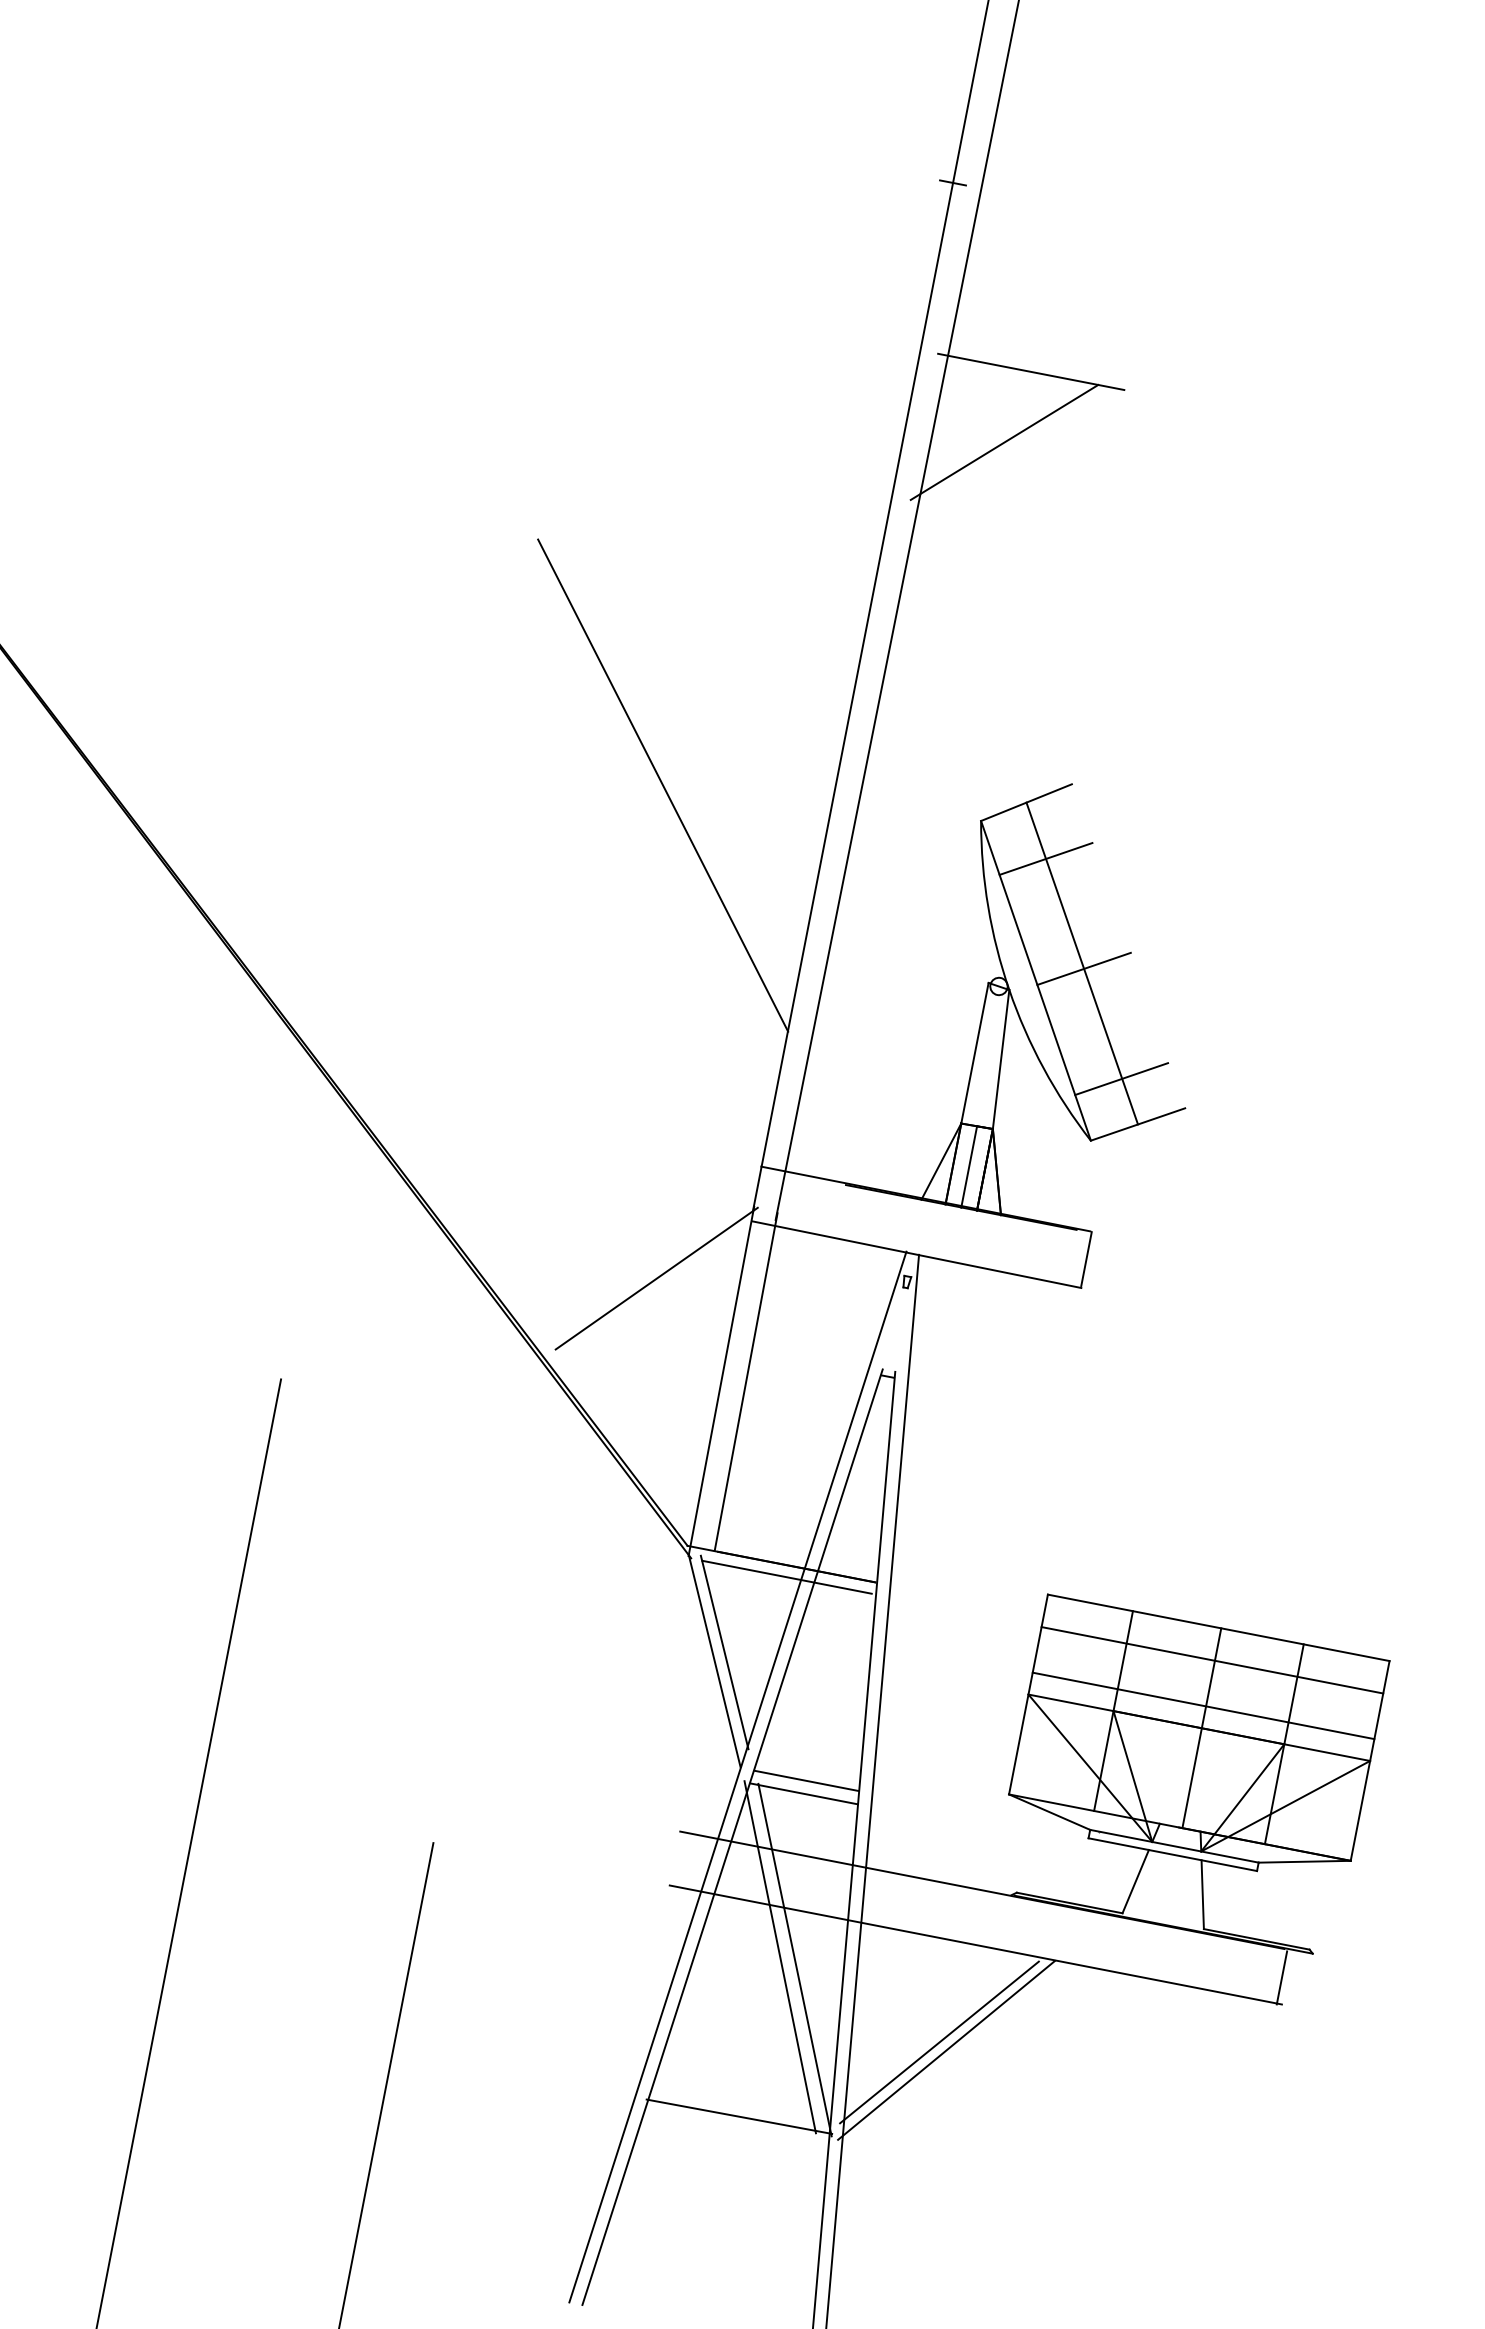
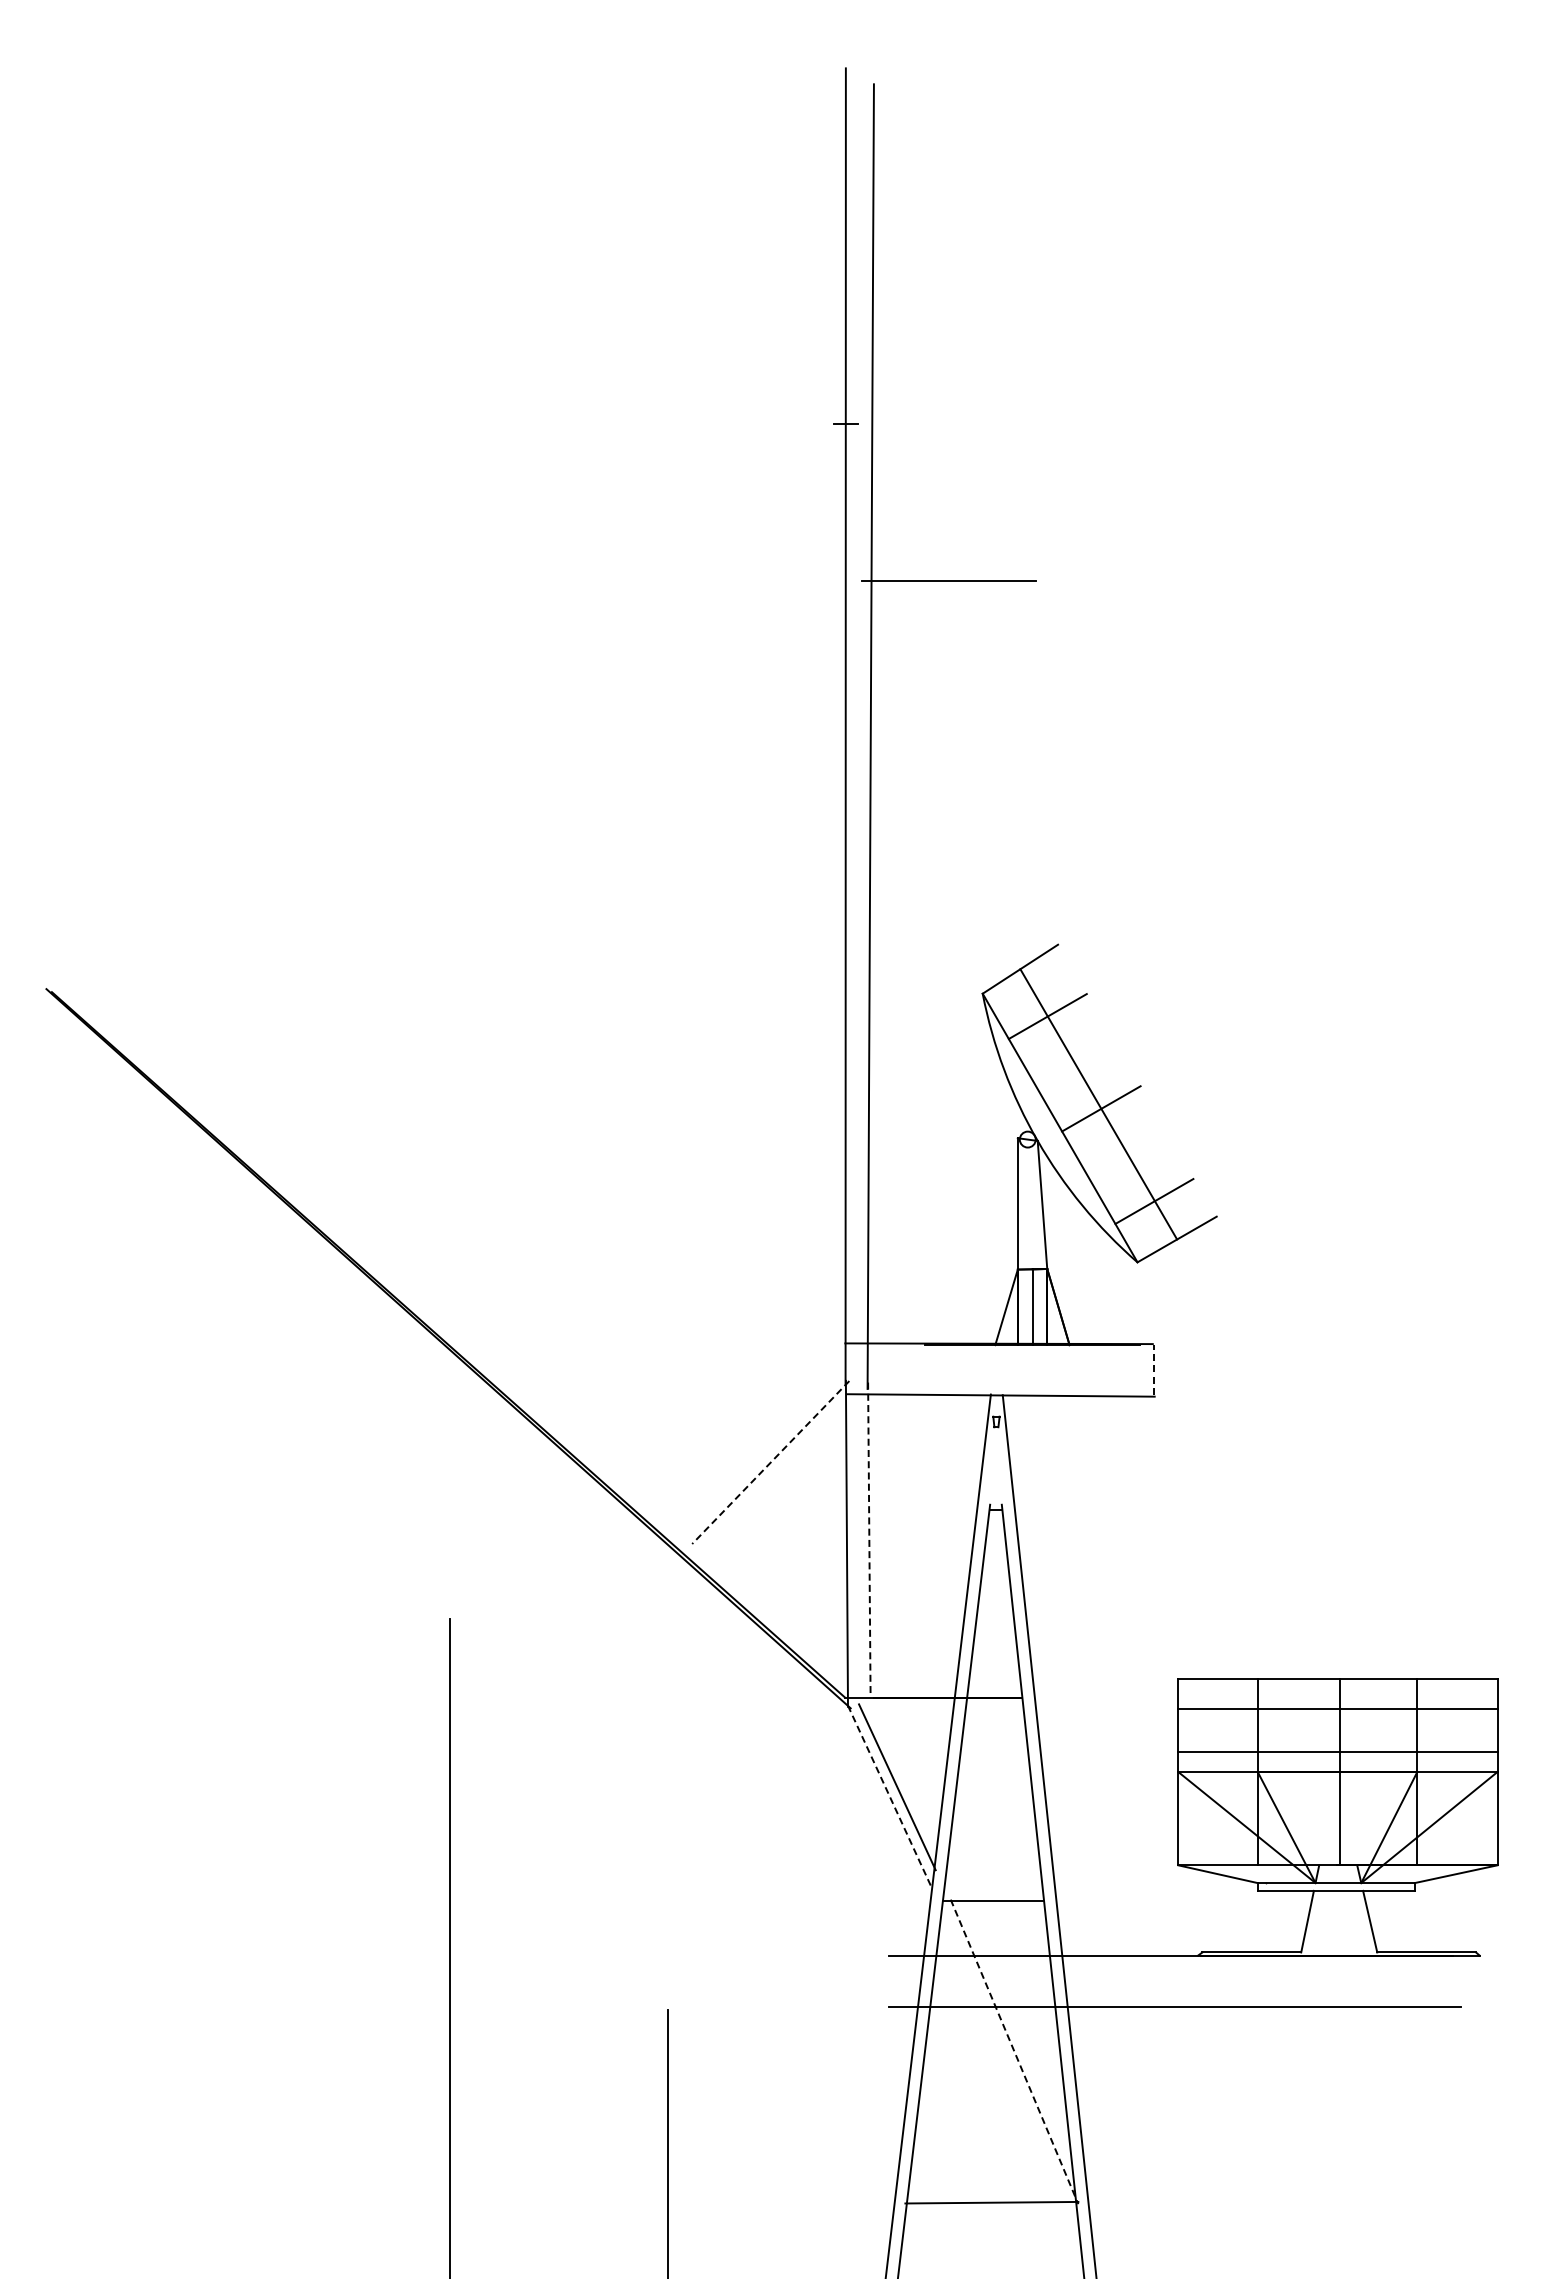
line: (1004, 442) -> (937, 648), removed
line: (662, 785) -> (689, 1017), removed
line: (1086, 1258) -> (1154, 1369), solid -> dashed
line: (656, 1278) -> (770, 1462), solid -> dashed
line: (746, 1382) -> (869, 1540), solid -> dashed
line: (787, 1577) -> (940, 1708), removed
line: (715, 1662) -> (890, 1797), solid -> dashed
line: (806, 1780) -> (993, 1888), removed
line: (780, 1956) -> (1000, 2051), removed
line: (794, 1960) -> (1014, 2052), solid -> dashed
line: (1282, 1977) -> (1456, 1982), removed
line: (938, 2042) -> (1158, 2100), removed
line: (946, 2050) -> (1166, 2106), removed

